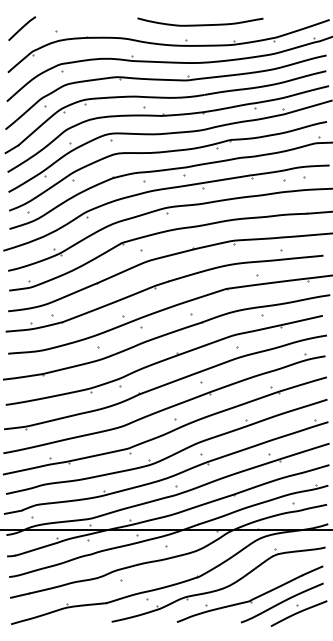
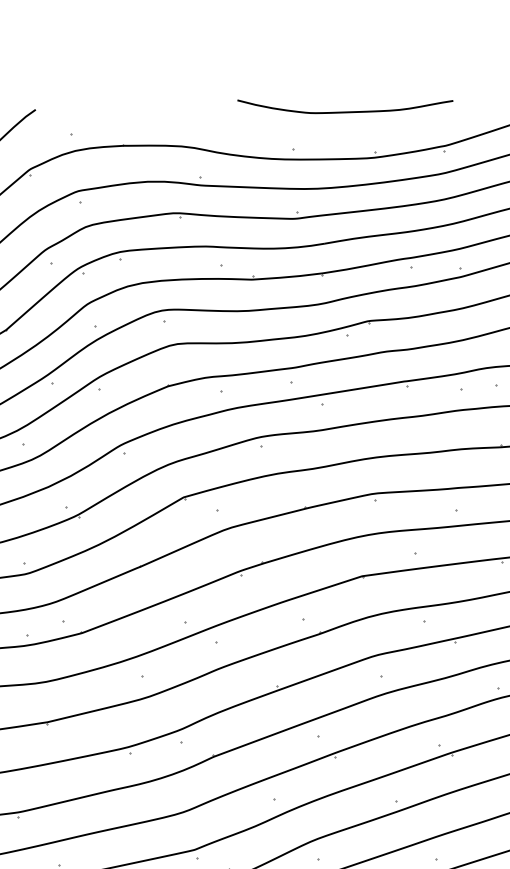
curve: (200, 24) -> (345, 110), moved

